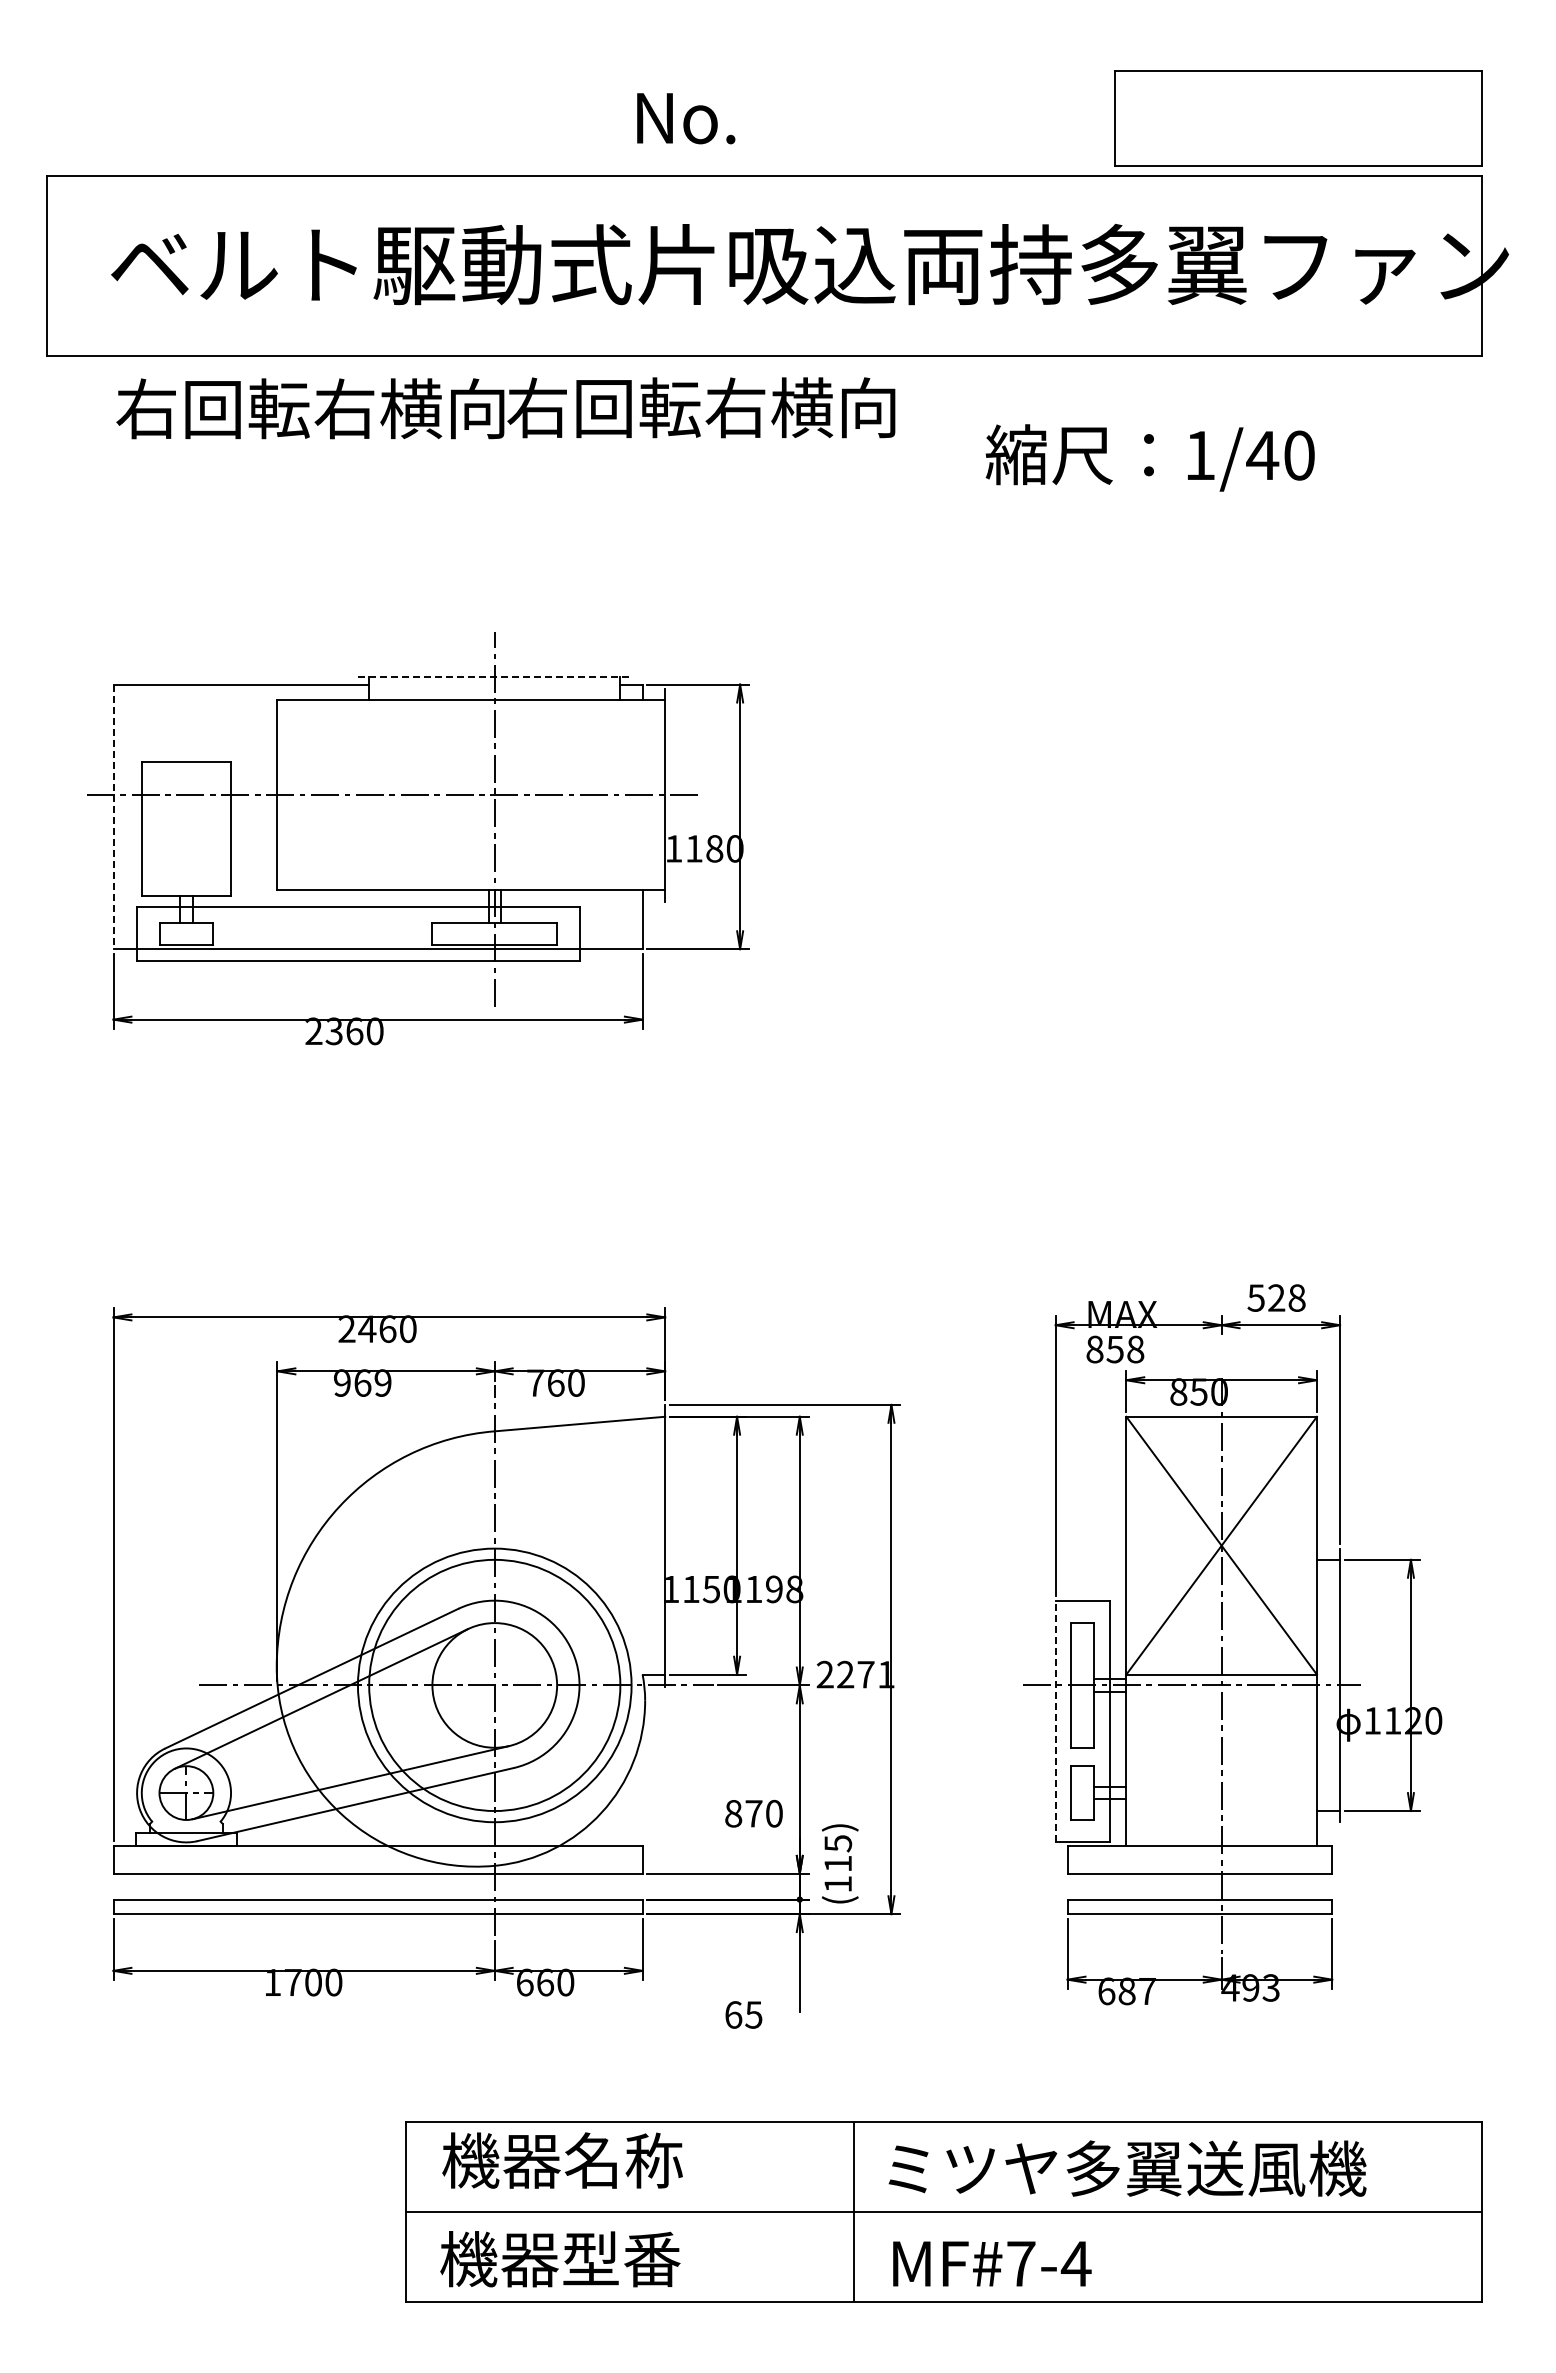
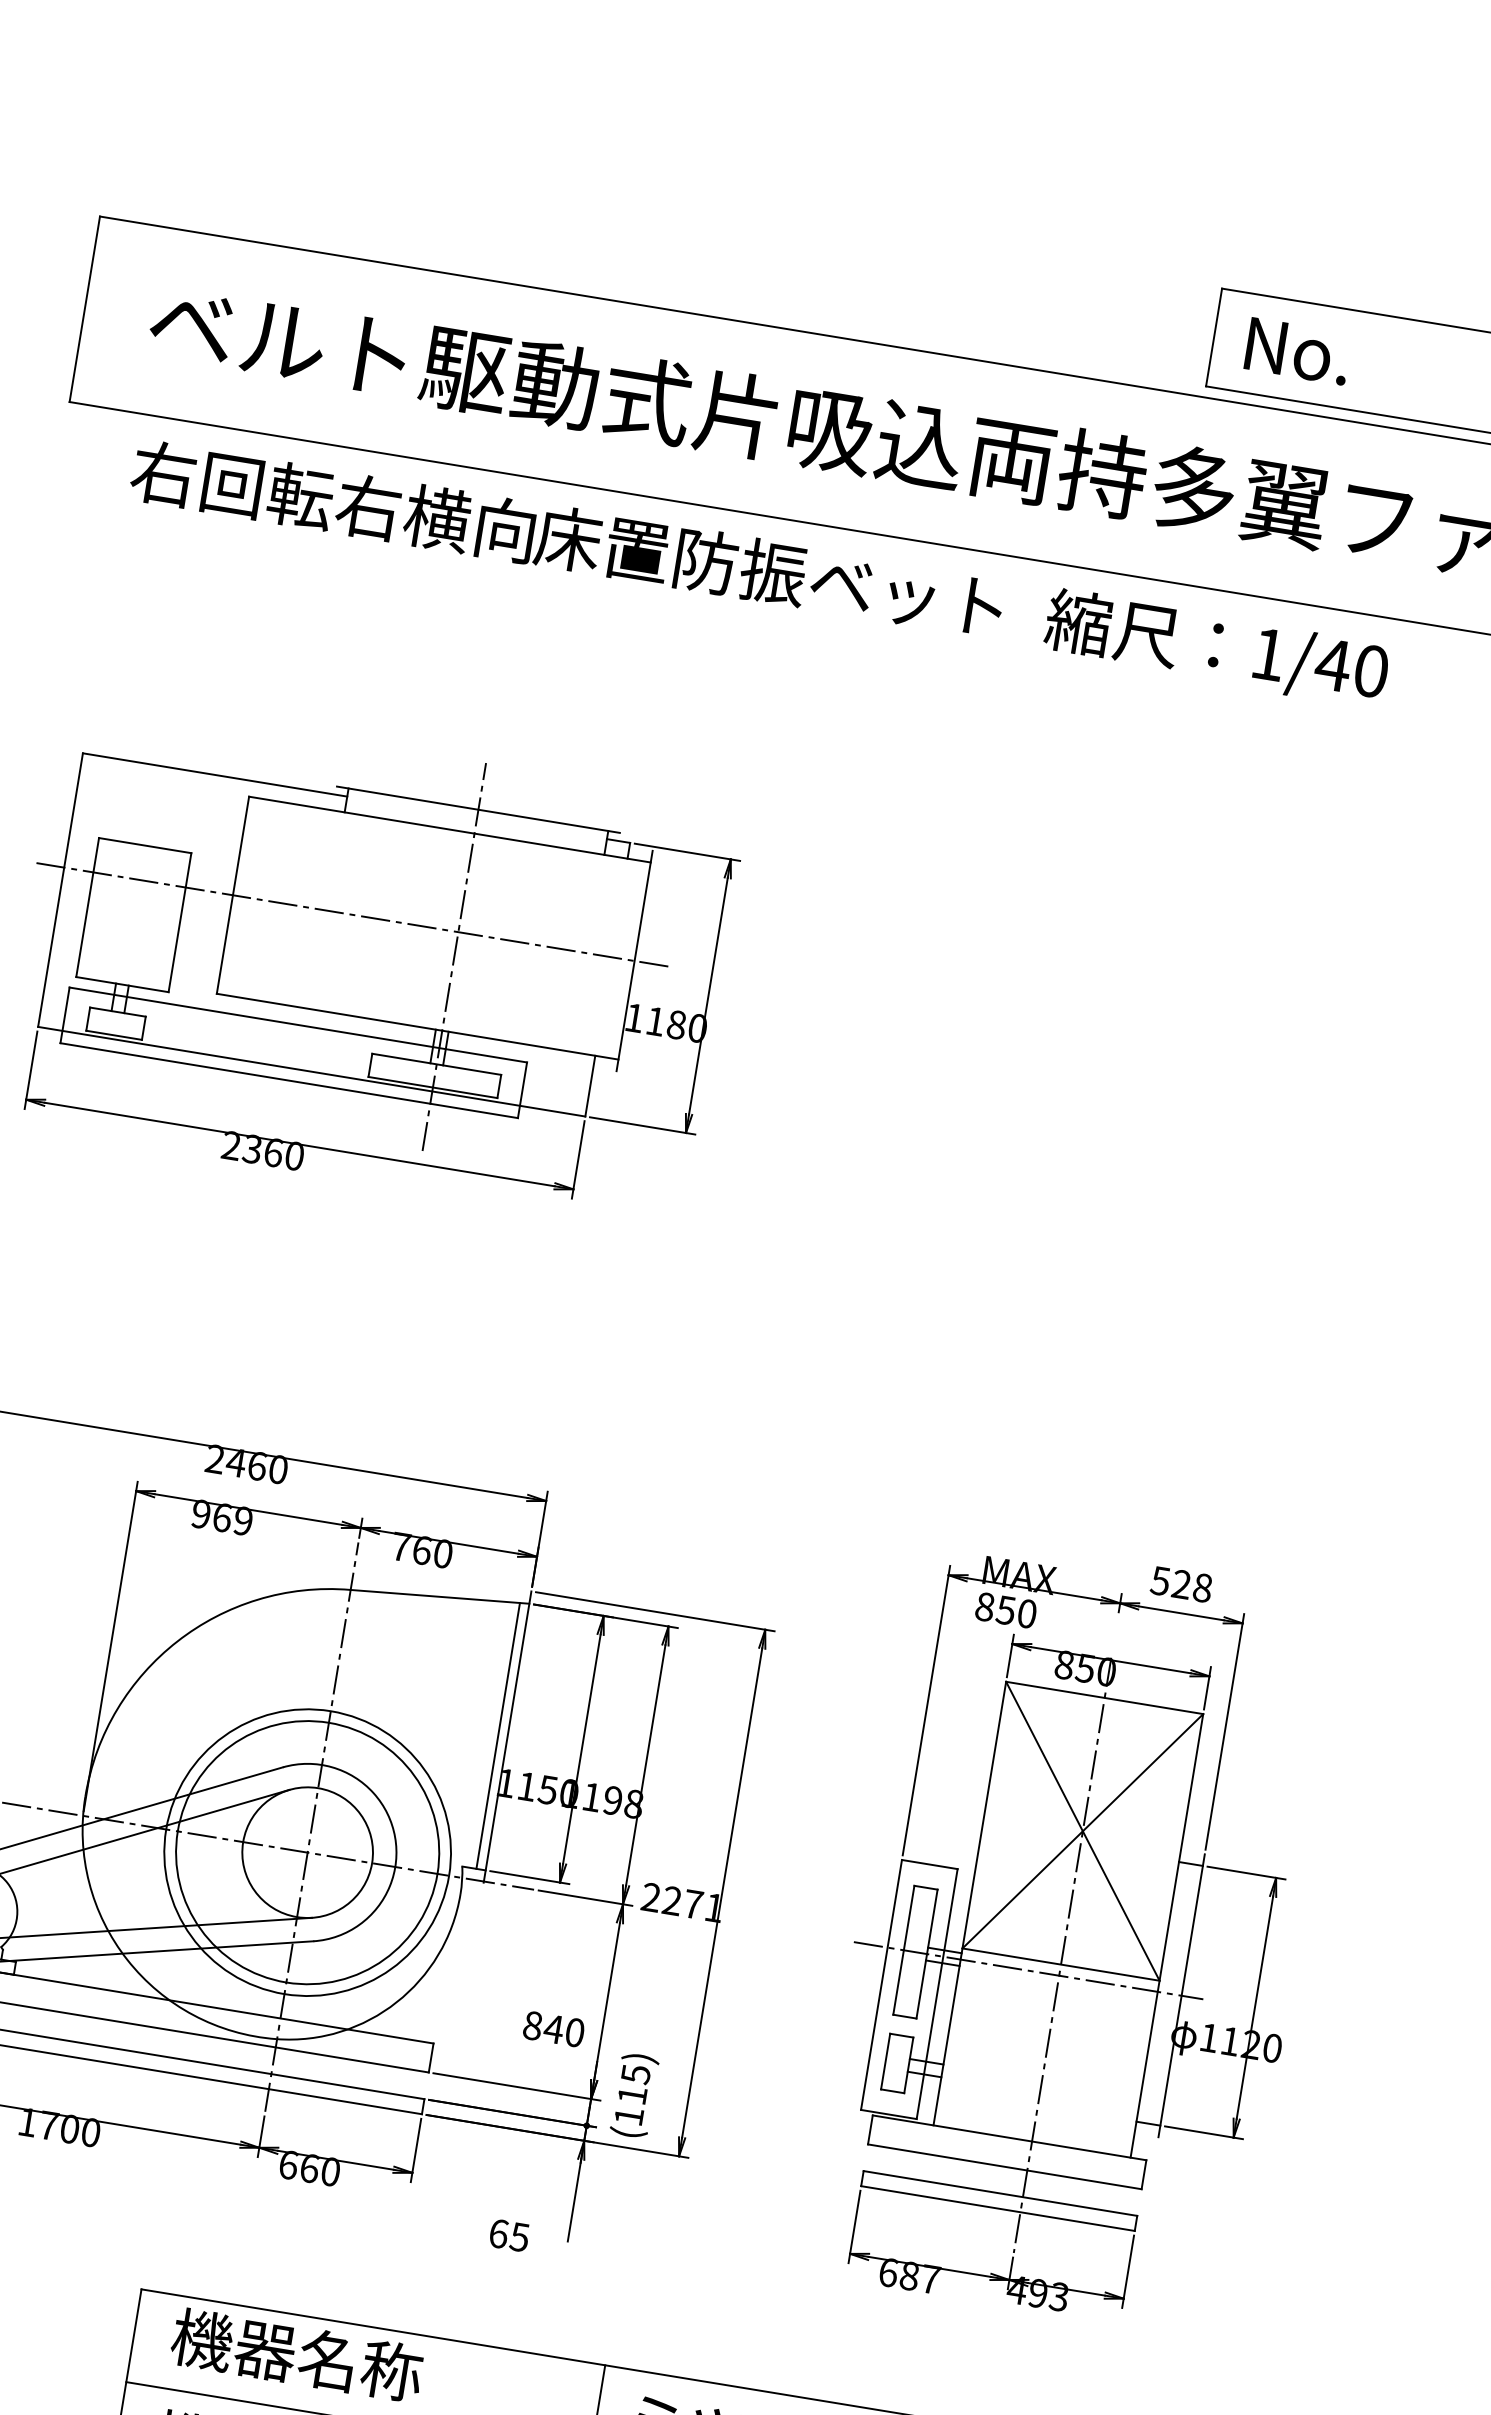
text: (686, 118) -> (1298, 351), moved
text: (732, 407) -> (769, 571), 右回転右横向 -> 床置防振ベット
text: (1149, 457) -> (1215, 647), moved
line: (494, 676) -> (478, 809), dashed -> solid
line: (113, 817) -> (60, 890), dashed -> solid
text: (1135, 1349) -> (1027, 1613), 858 -> 850
line: (656, 1545) -> (498, 1735), added
line: (1055, 1721) -> (881, 1984), dashed -> solid
text: (753, 1813) -> (553, 2028), 870 -> 840

